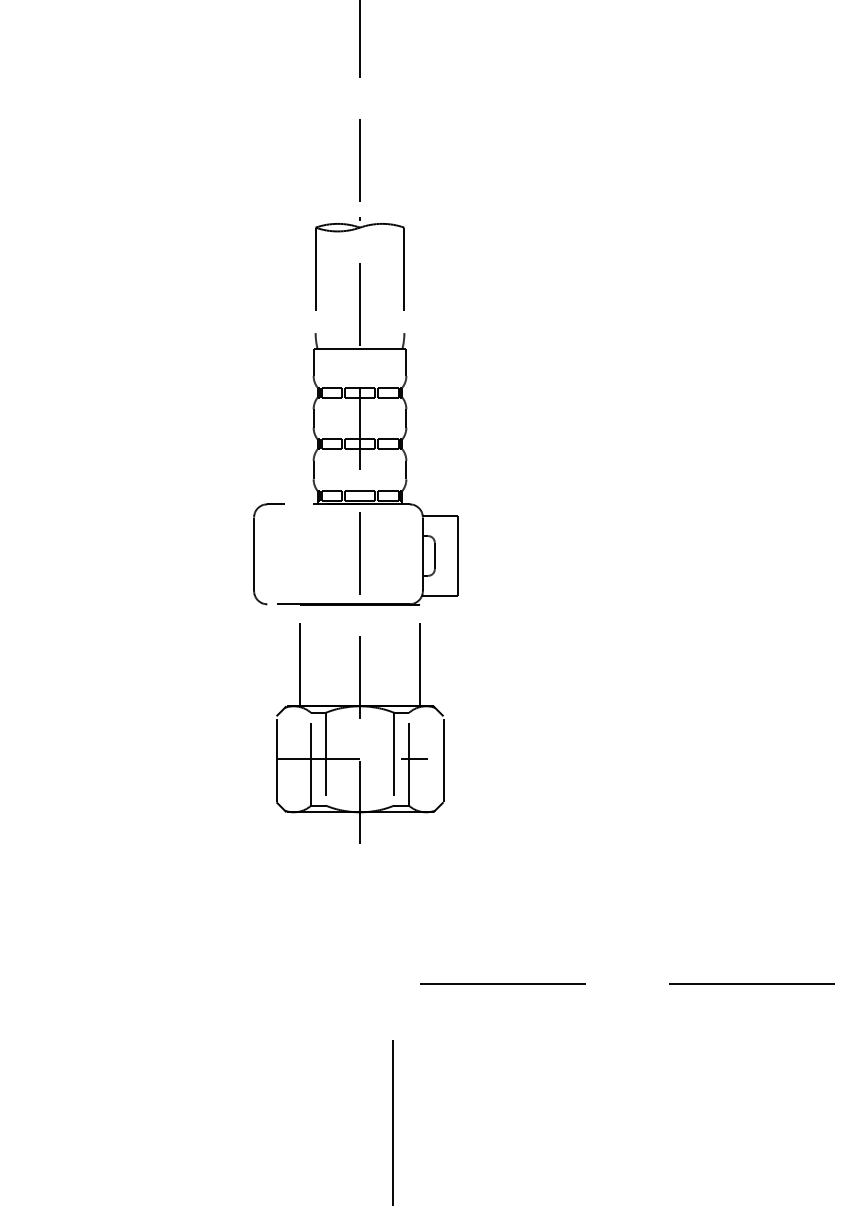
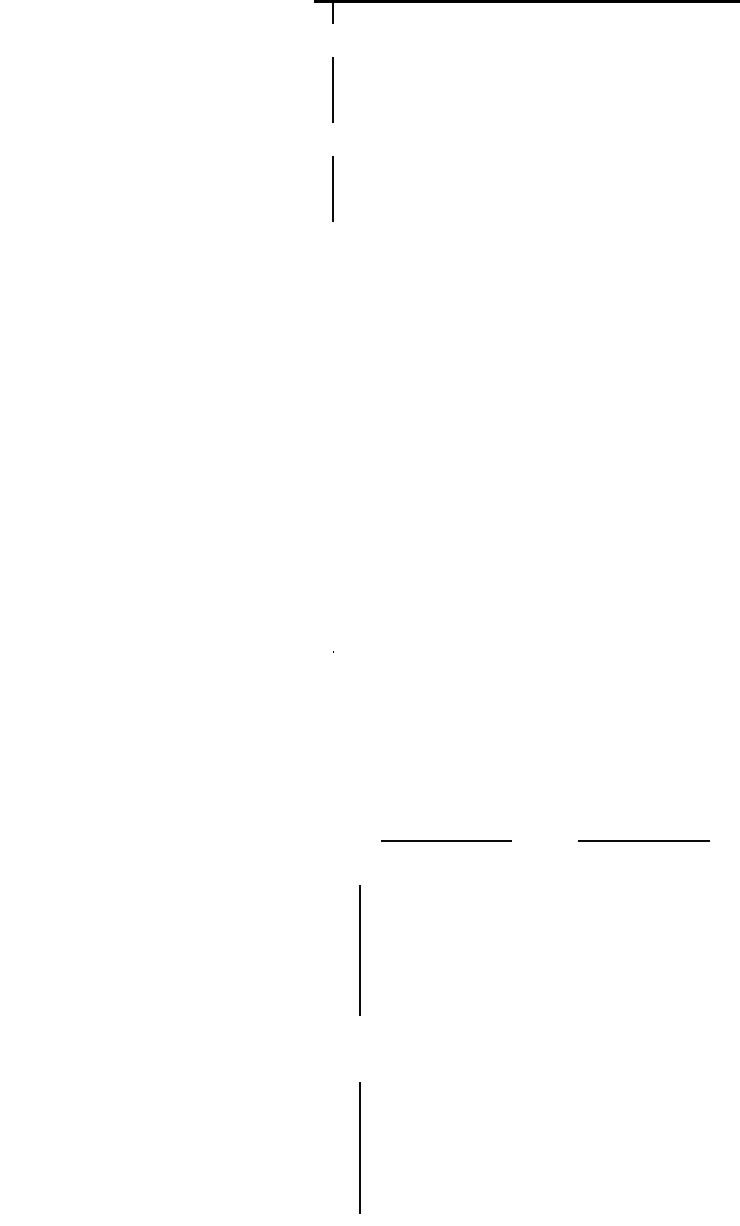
part: (355, 530) -> (329, 481), removed

